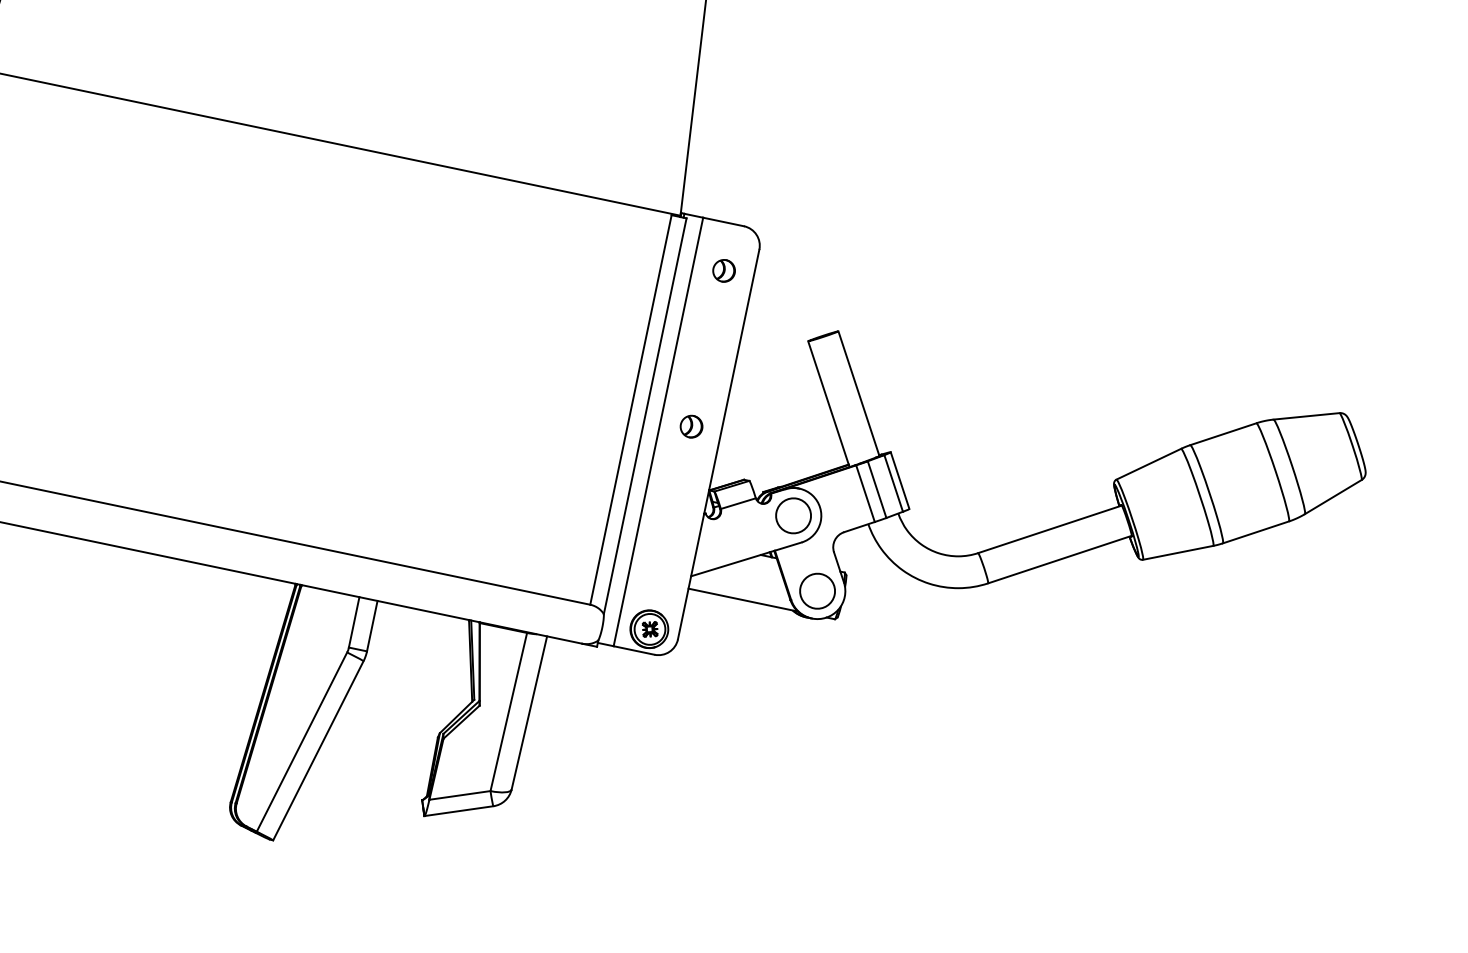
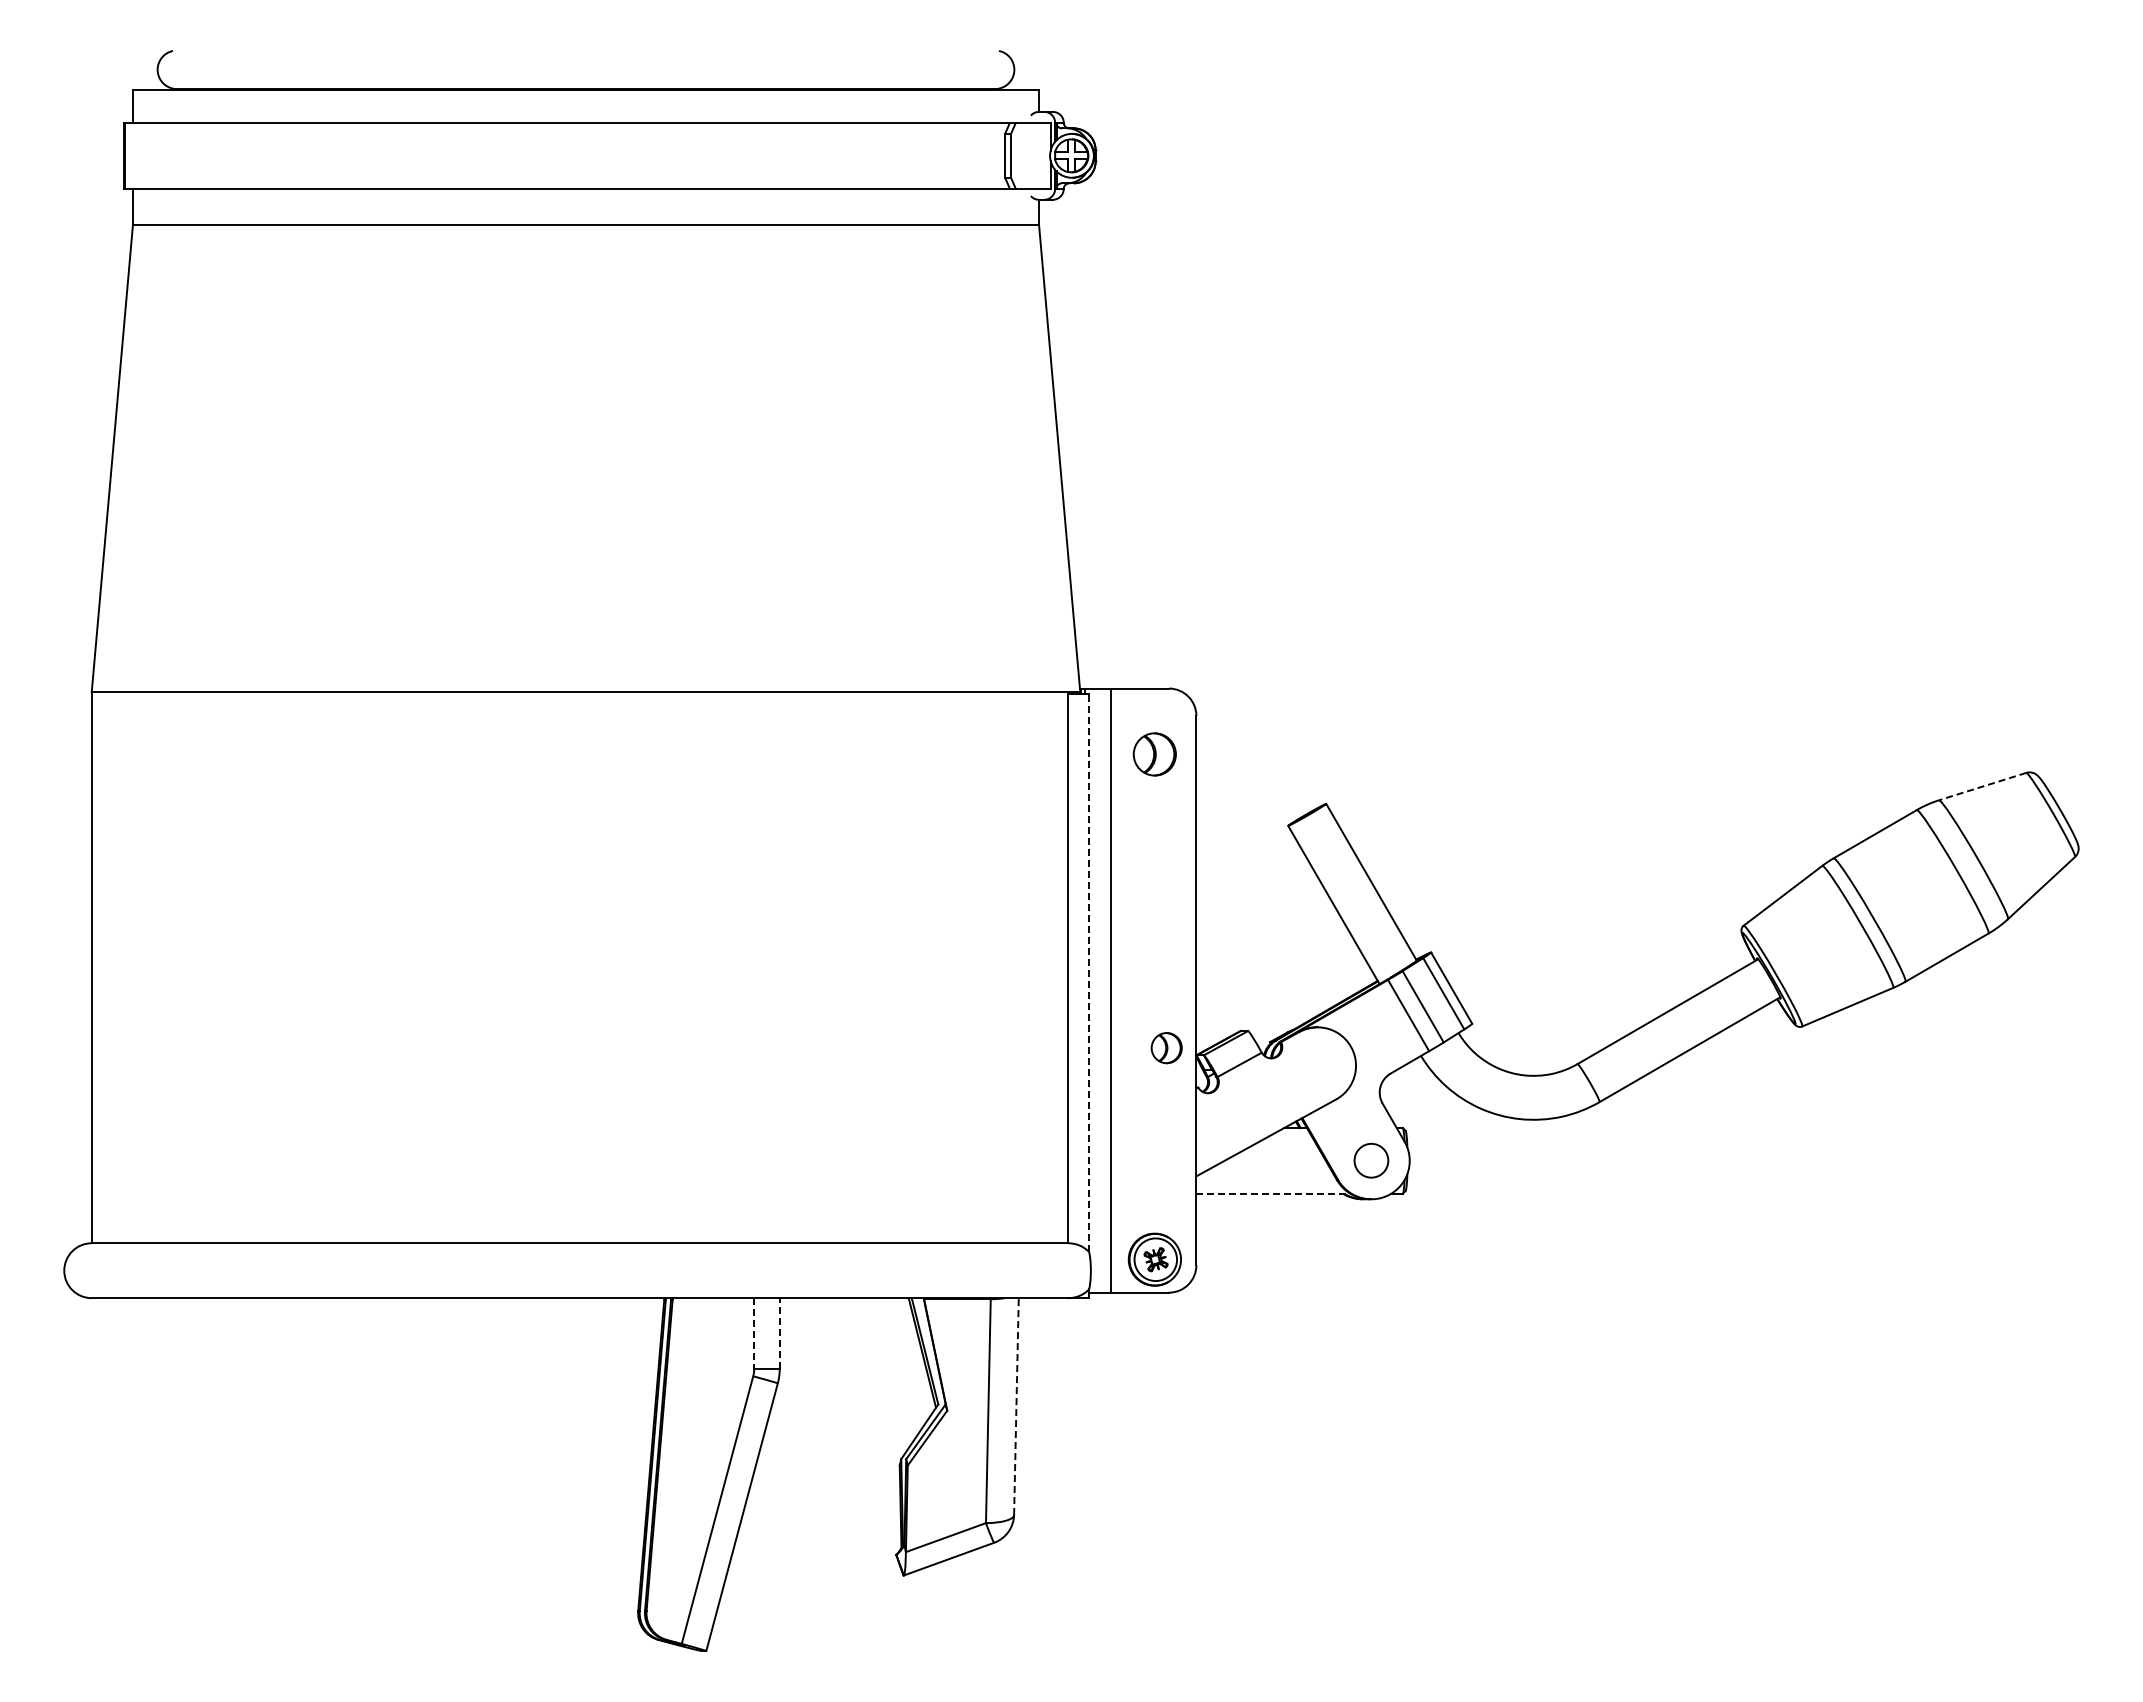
part: (723, 270) -> (1154, 754), size x1.4
line: (645, 415) -> (1089, 972), solid -> dashed
line: (1306, 416) -> (1982, 786), solid -> dashed
part: (691, 426) -> (1166, 1048), moved
part: (793, 515) -> (1317, 1065), removed
part: (817, 591) -> (1371, 1160), size x0.7
line: (743, 599) -> (1273, 1193), solid -> dashed
line: (354, 622) -> (754, 1333), solid -> dashed
line: (372, 625) -> (779, 1333), solid -> dashed
line: (529, 712) -> (1016, 1406), solid -> dashed

